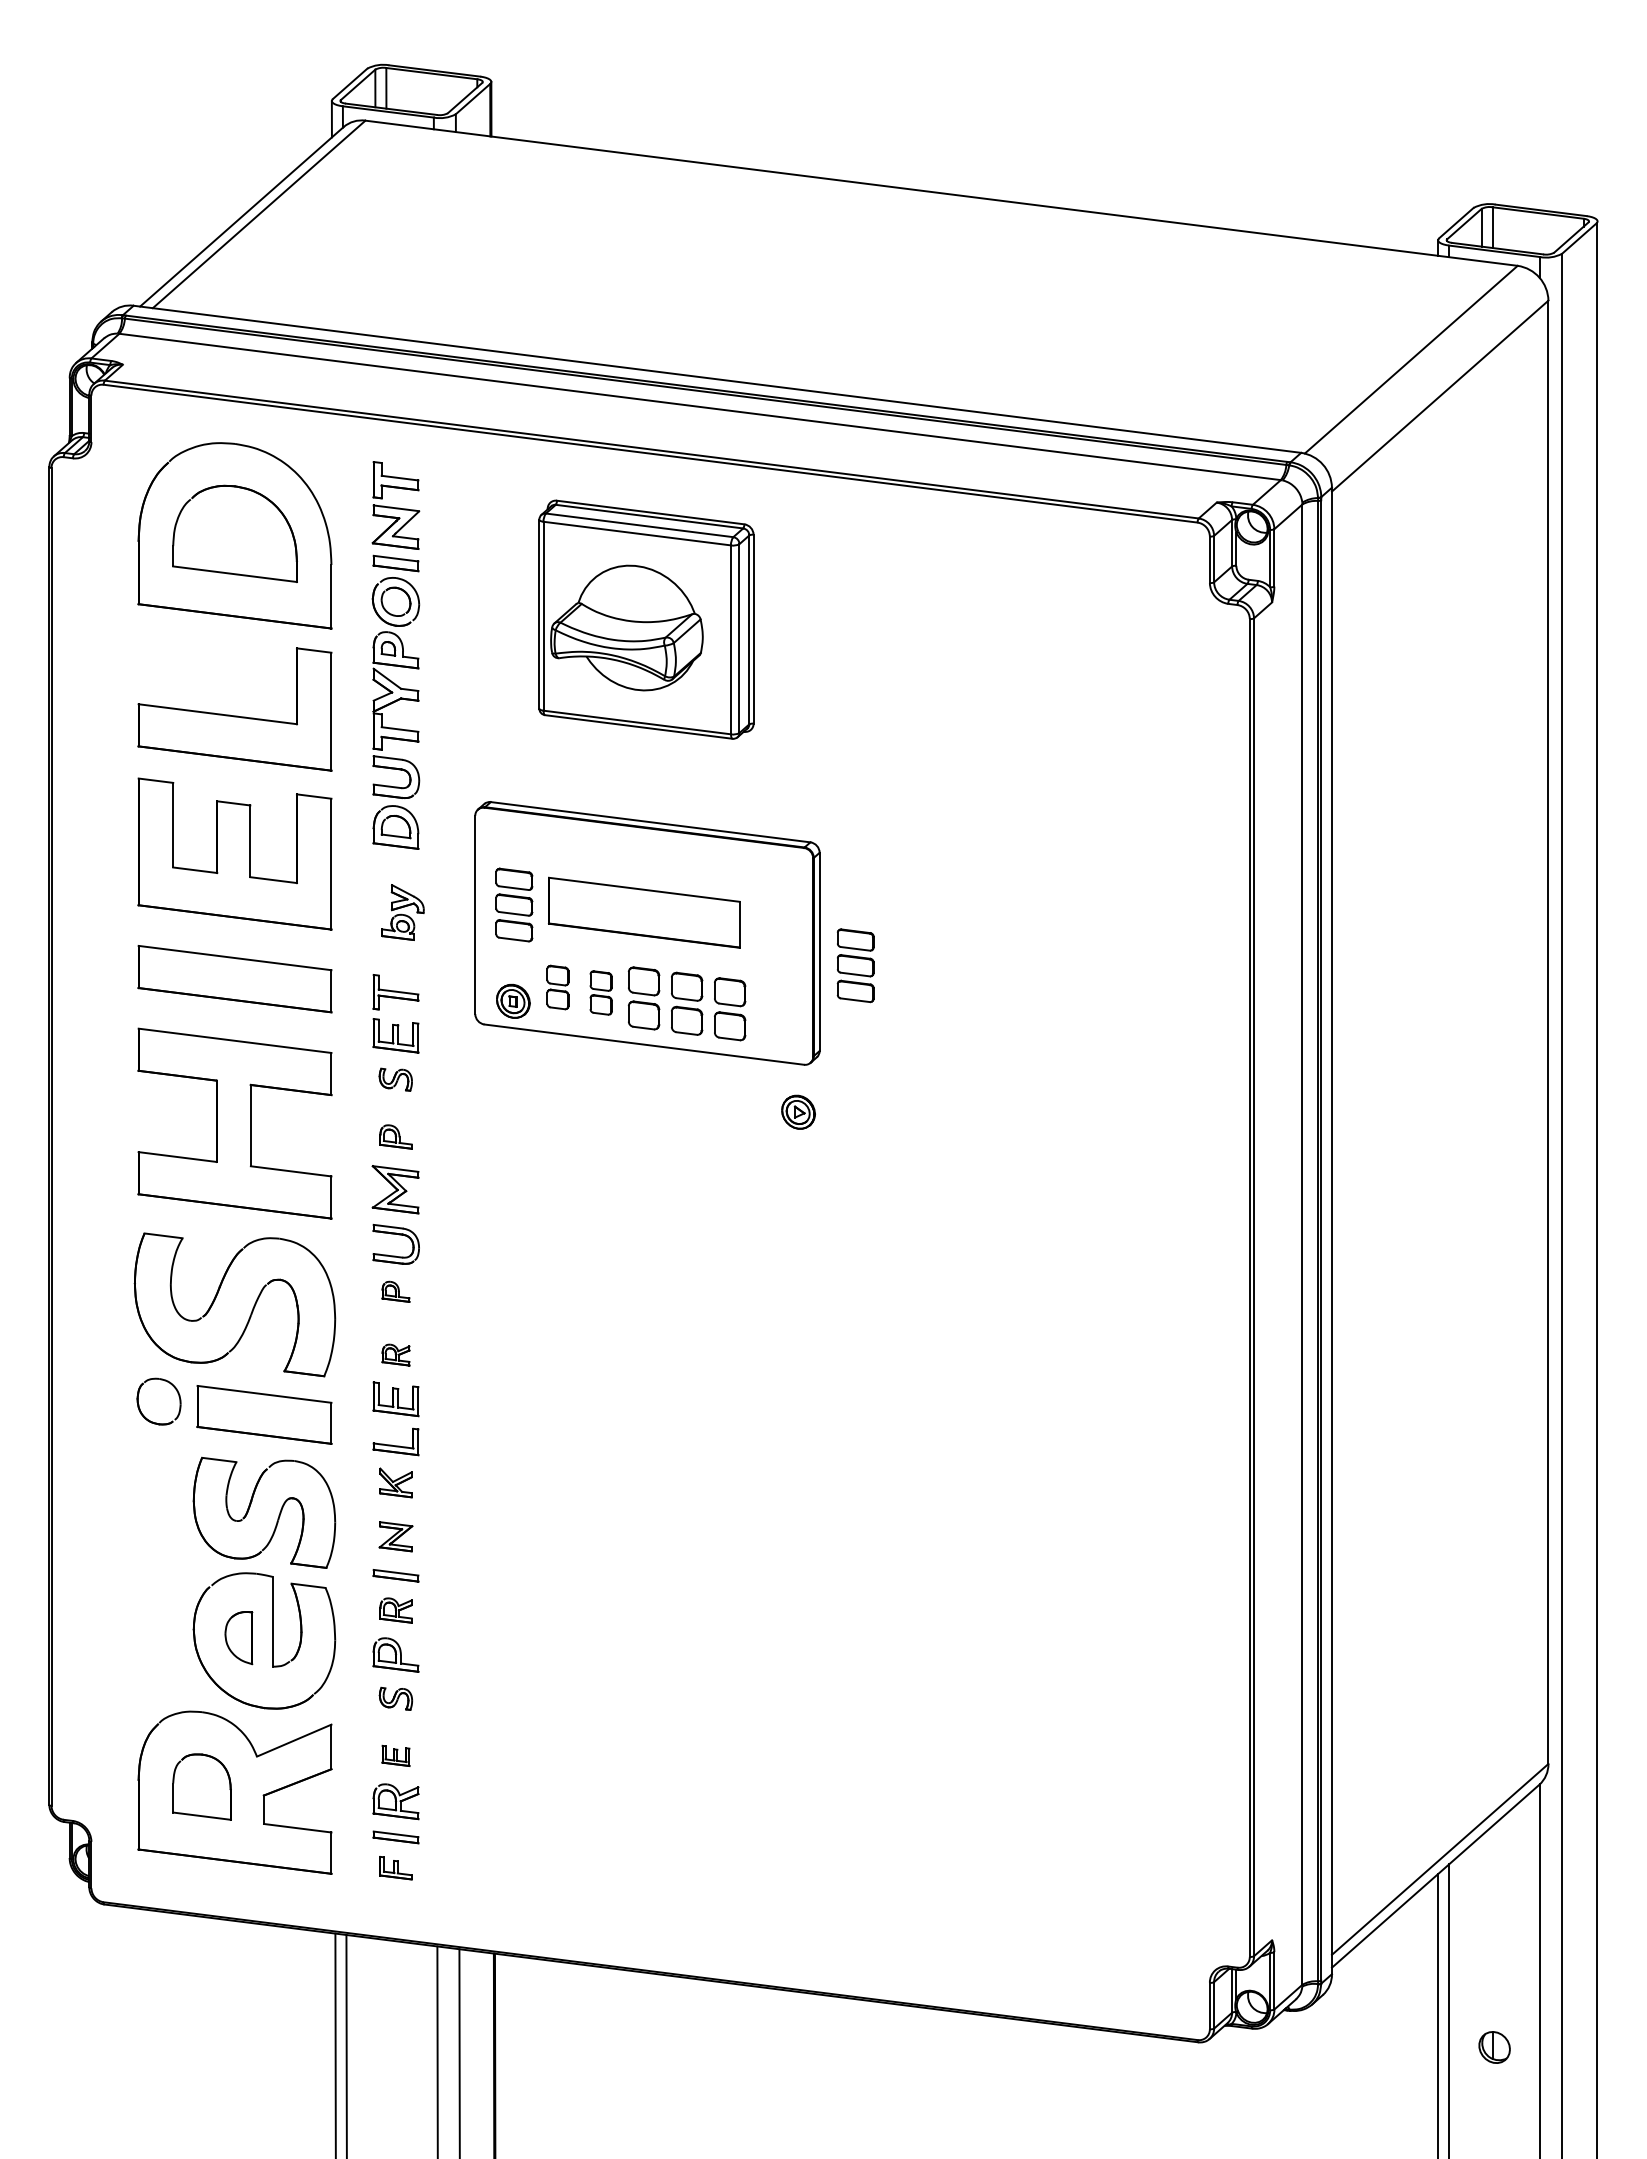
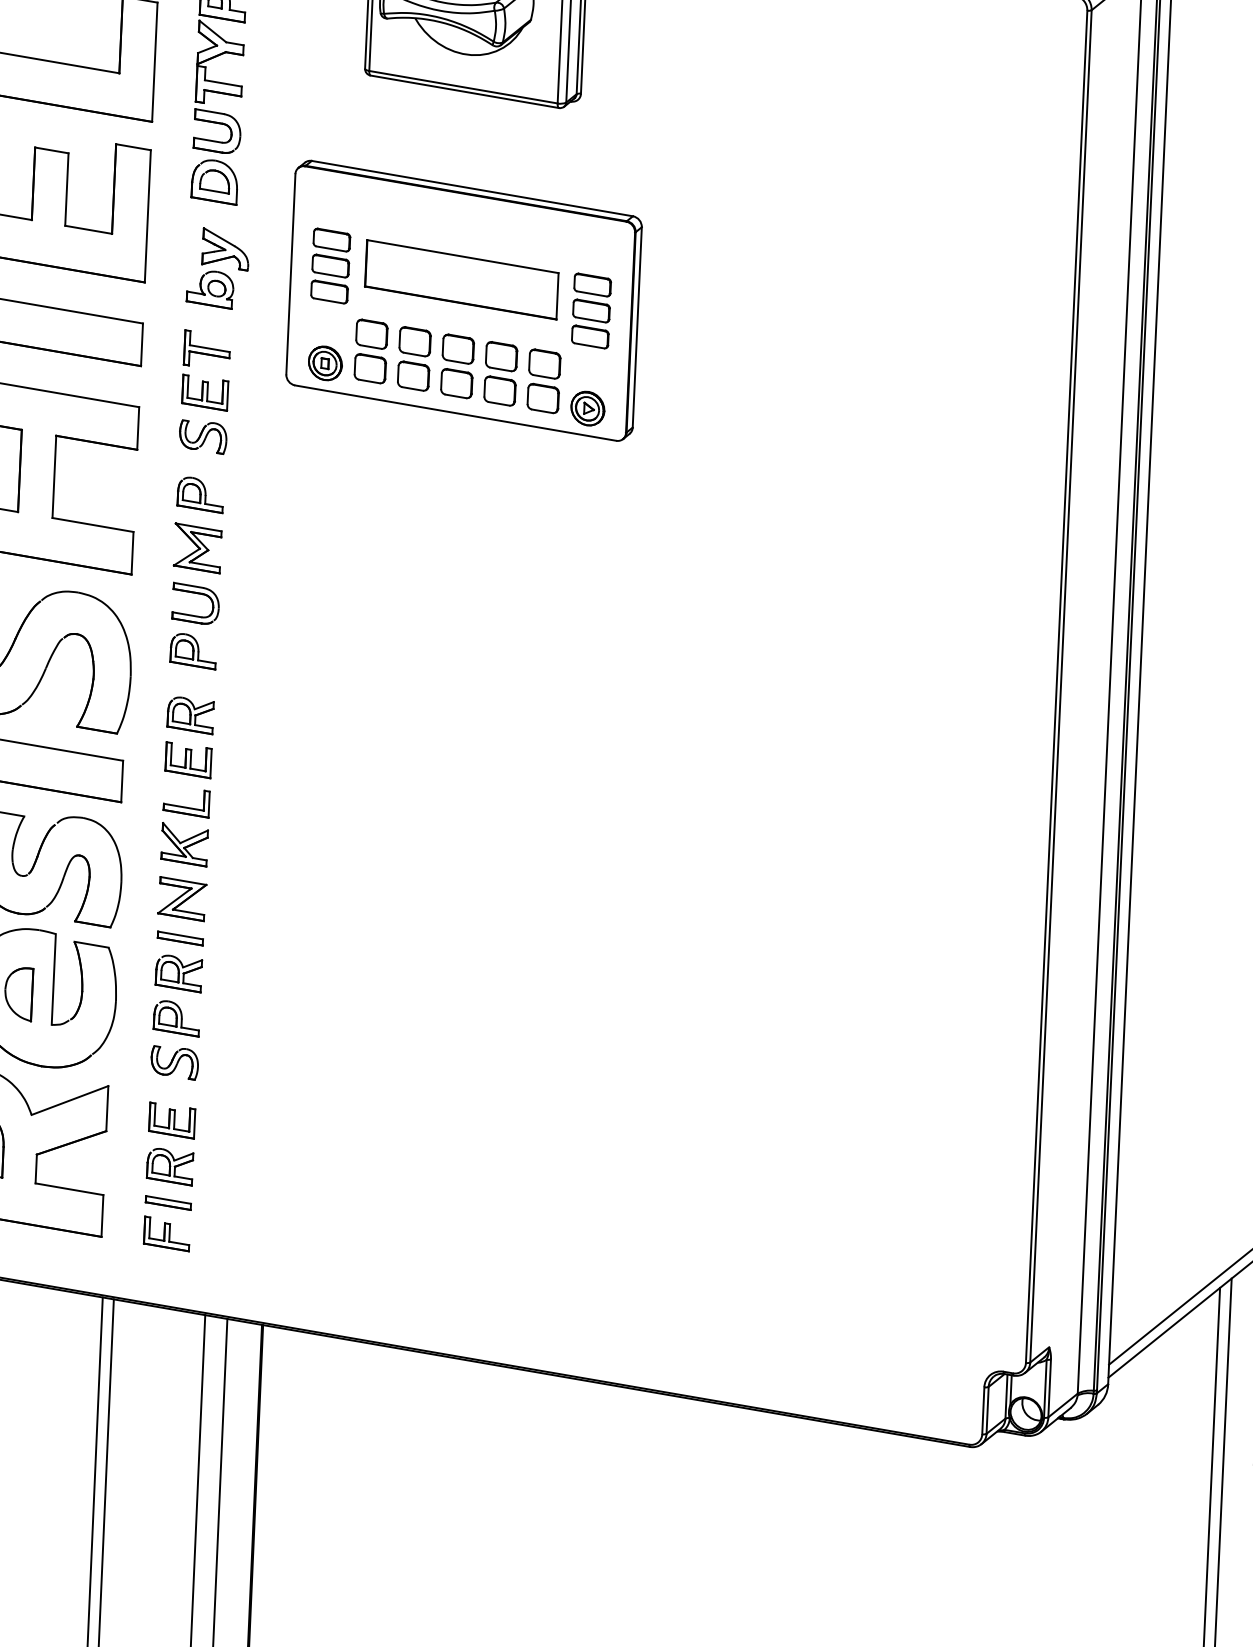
part: (402, 912) -> (217, 268), size x1.43
part: (855, 965) -> (591, 310), moved
part: (557, 987) -> (370, 351), size x1.43
part: (601, 992) -> (414, 358), size x1.43
part: (395, 1079) -> (202, 436), size x1.43
part: (798, 1111) -> (587, 407), moved
part: (395, 1136) -> (200, 494), size x1.43
part: (395, 1291) -> (192, 651), size x1.67
part: (395, 1354) -> (190, 714), size x1.67
part: (395, 1482) -> (184, 844), size x1.43
part: (395, 1536) -> (181, 898), size x1.43
part: (395, 1610) -> (178, 973), size x1.43
part: (395, 1698) -> (174, 1062), size x1.43
part: (395, 1755) -> (171, 1120), size x1.67
part: (395, 1868) -> (166, 1234), size x1.43

